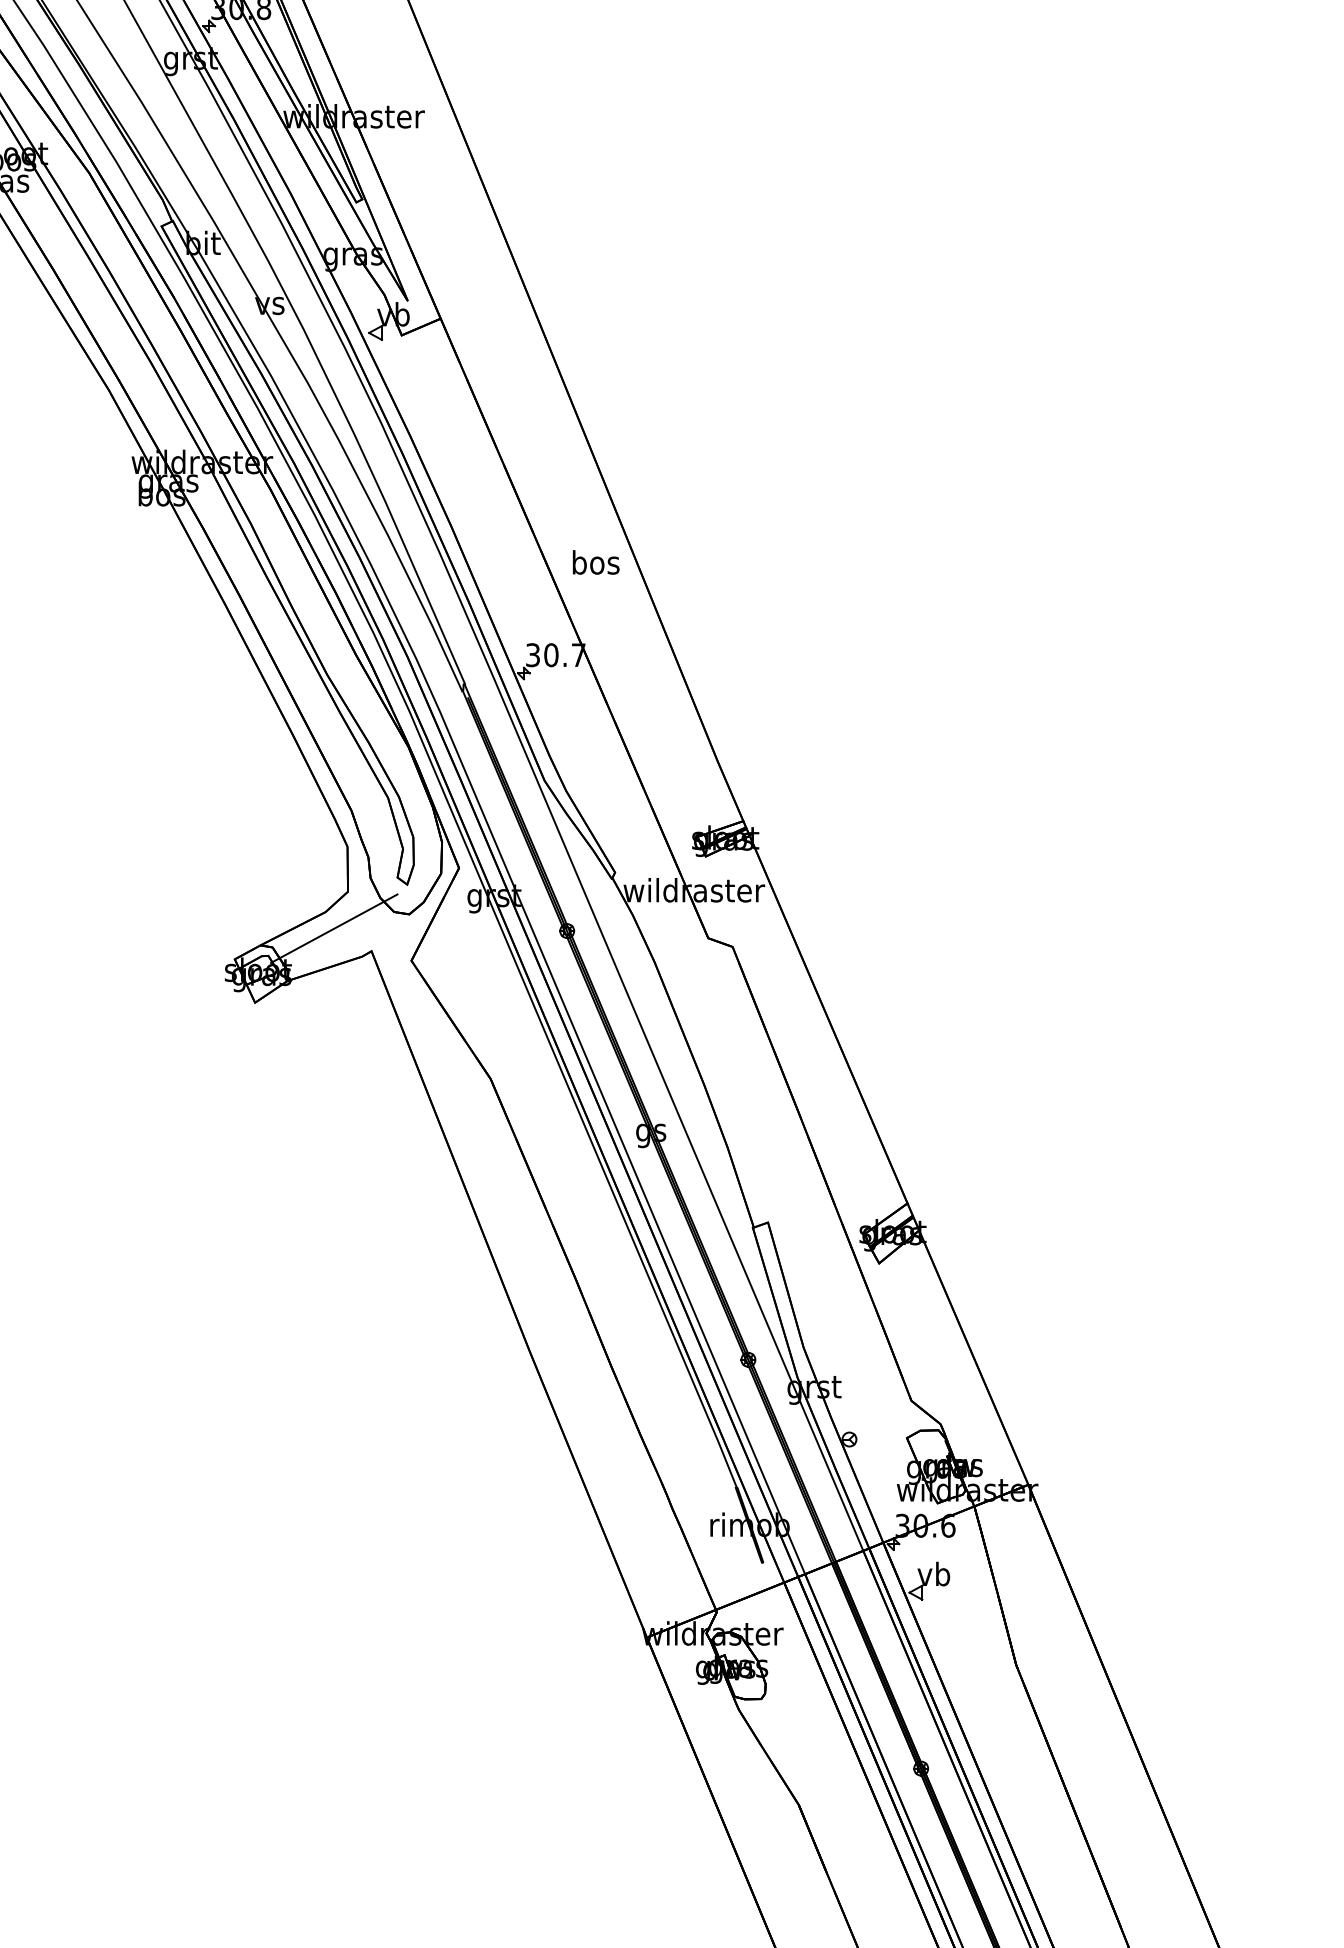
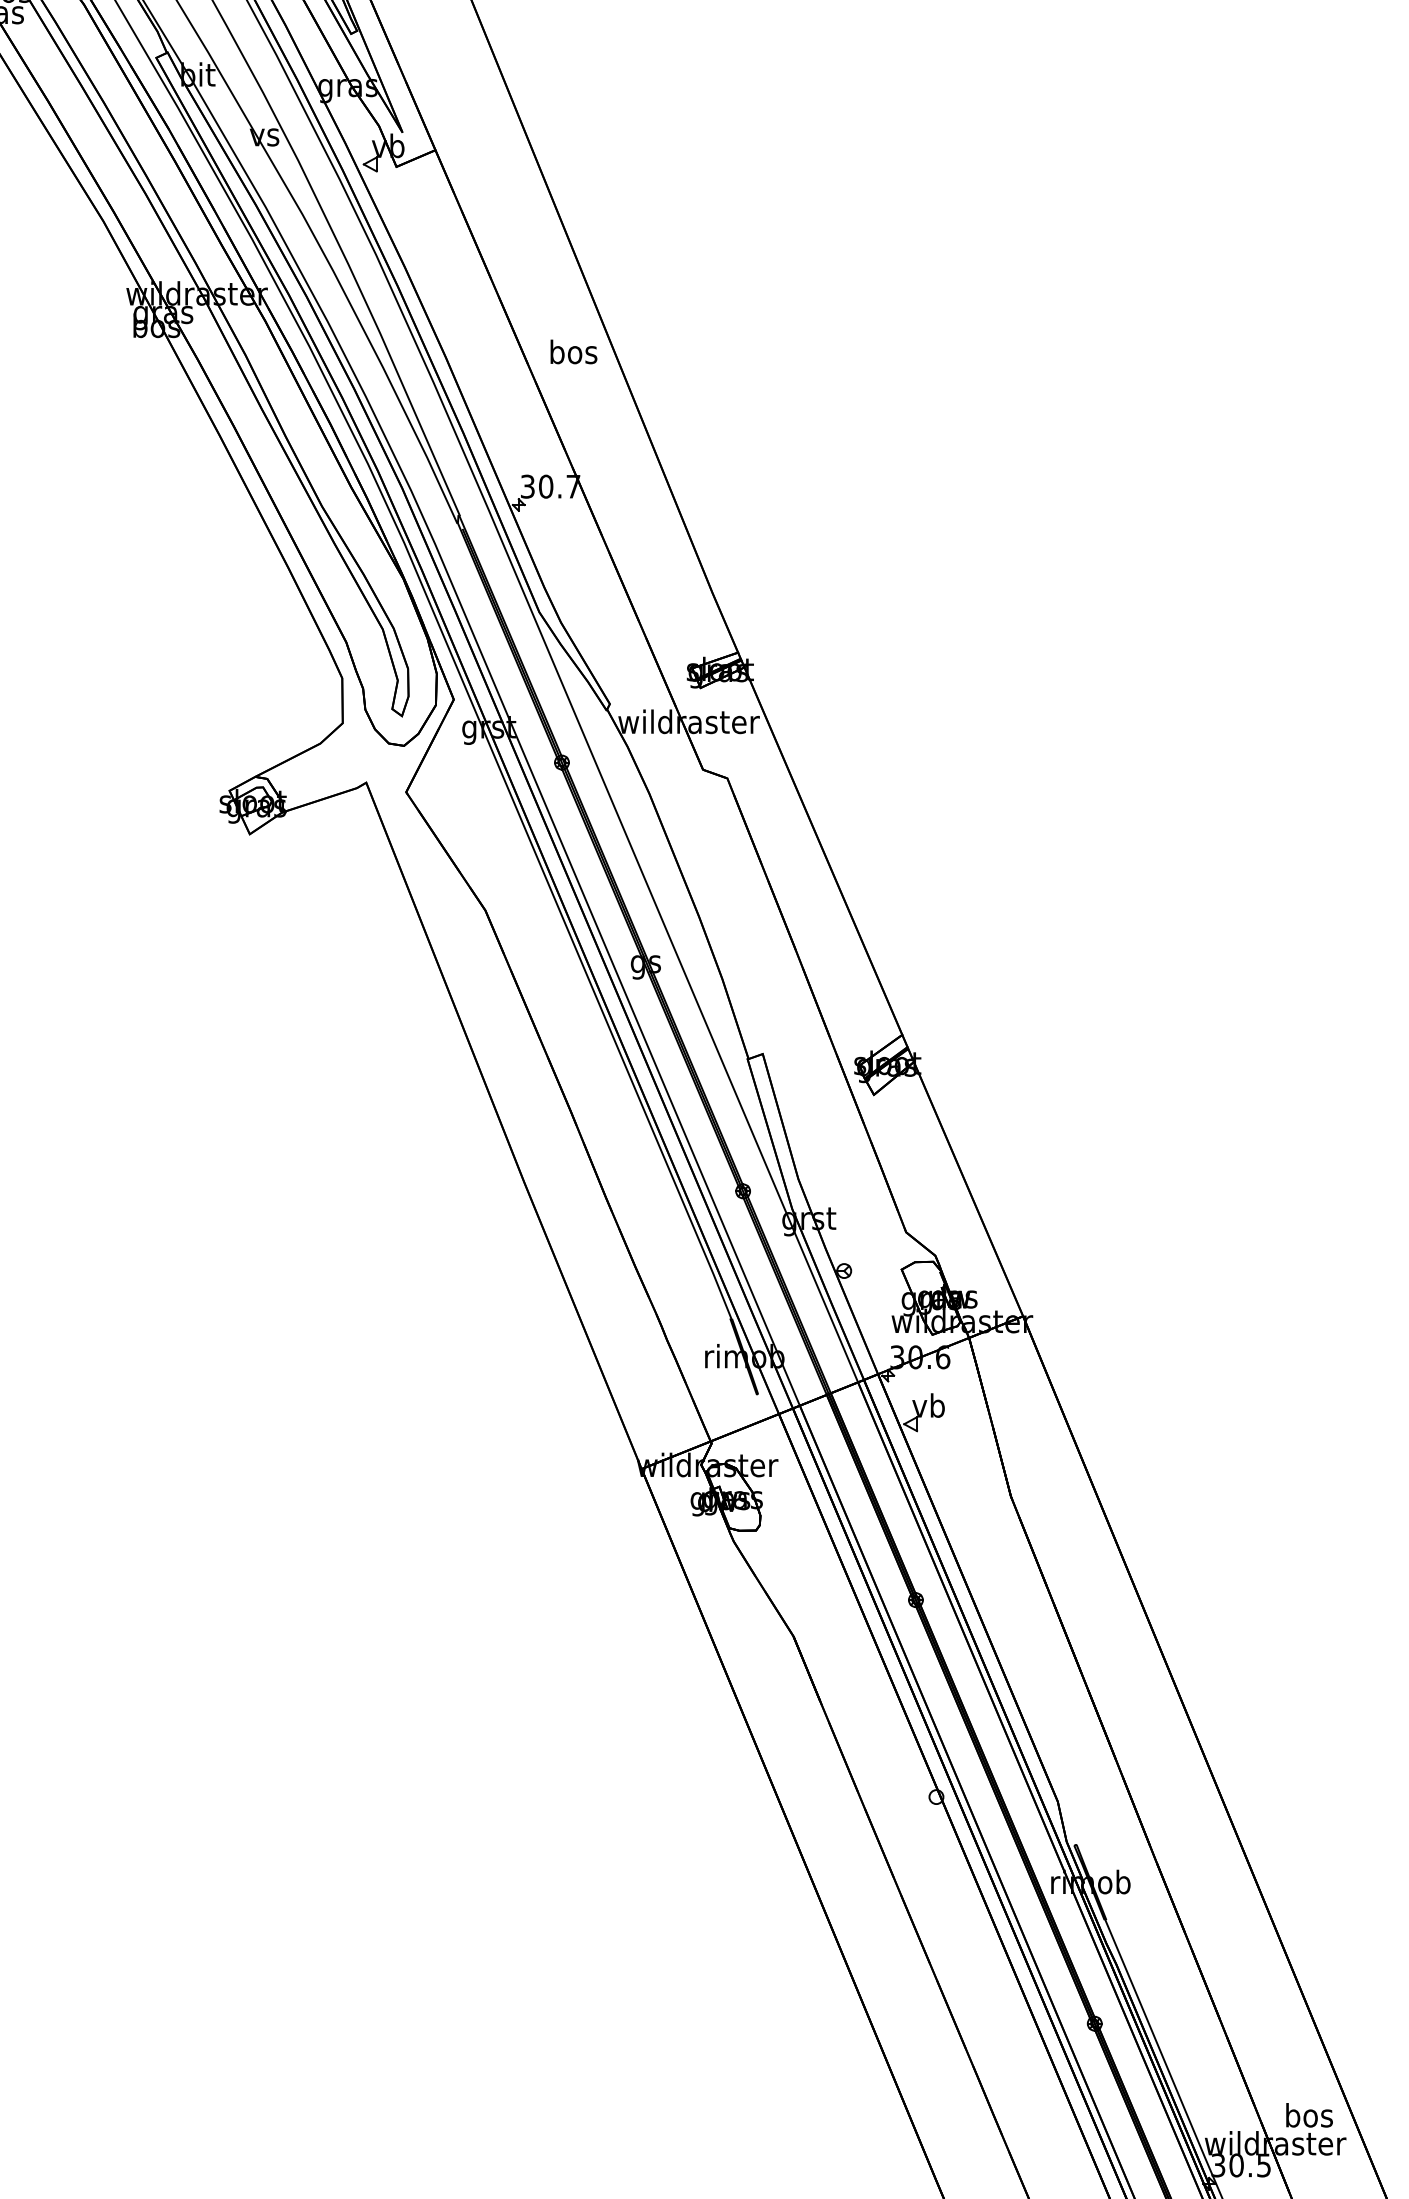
text: (595, 562) -> (573, 351), moved
line: (333, 928) -> (328, 759), removed

